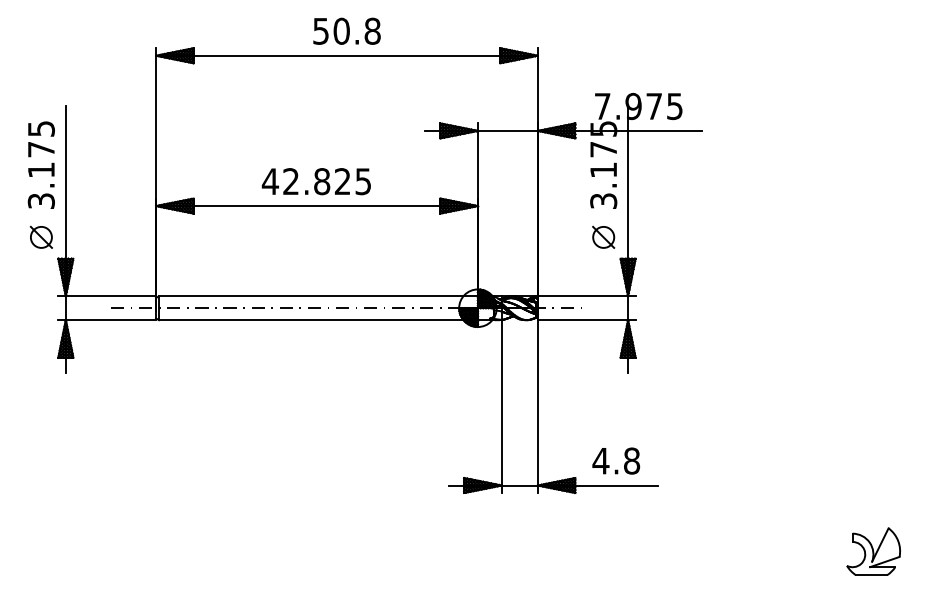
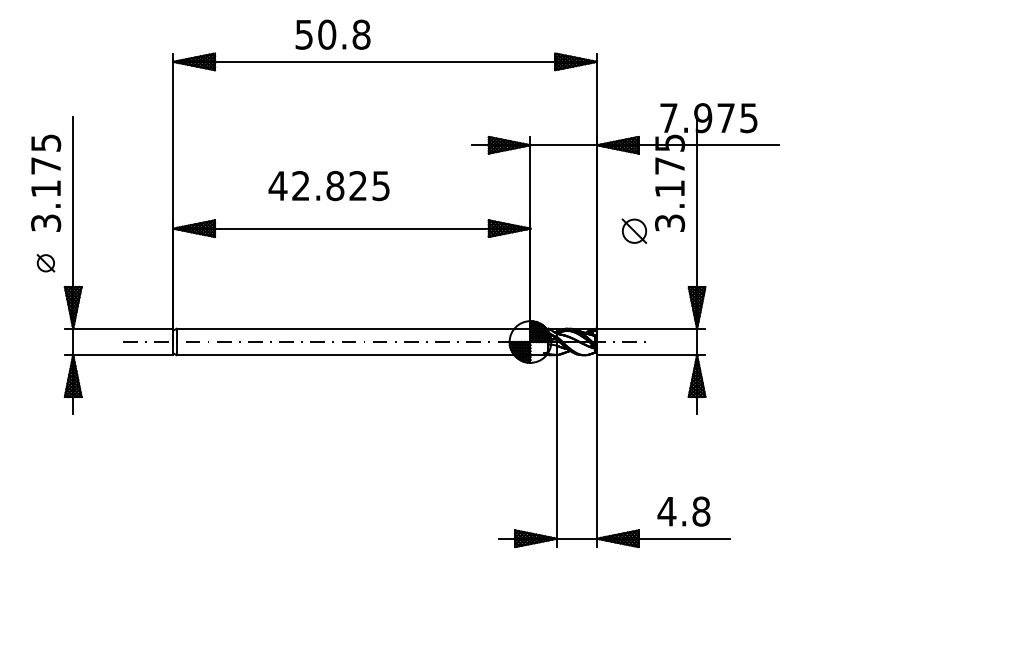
text: (346, 30) -> (332, 33), moved
text: (315, 181) -> (328, 185), moved
part: (40, 236) -> (45, 262), size x0.7
part: (603, 236) -> (634, 230), moved
part: (873, 551) -> (969, 611), removed

